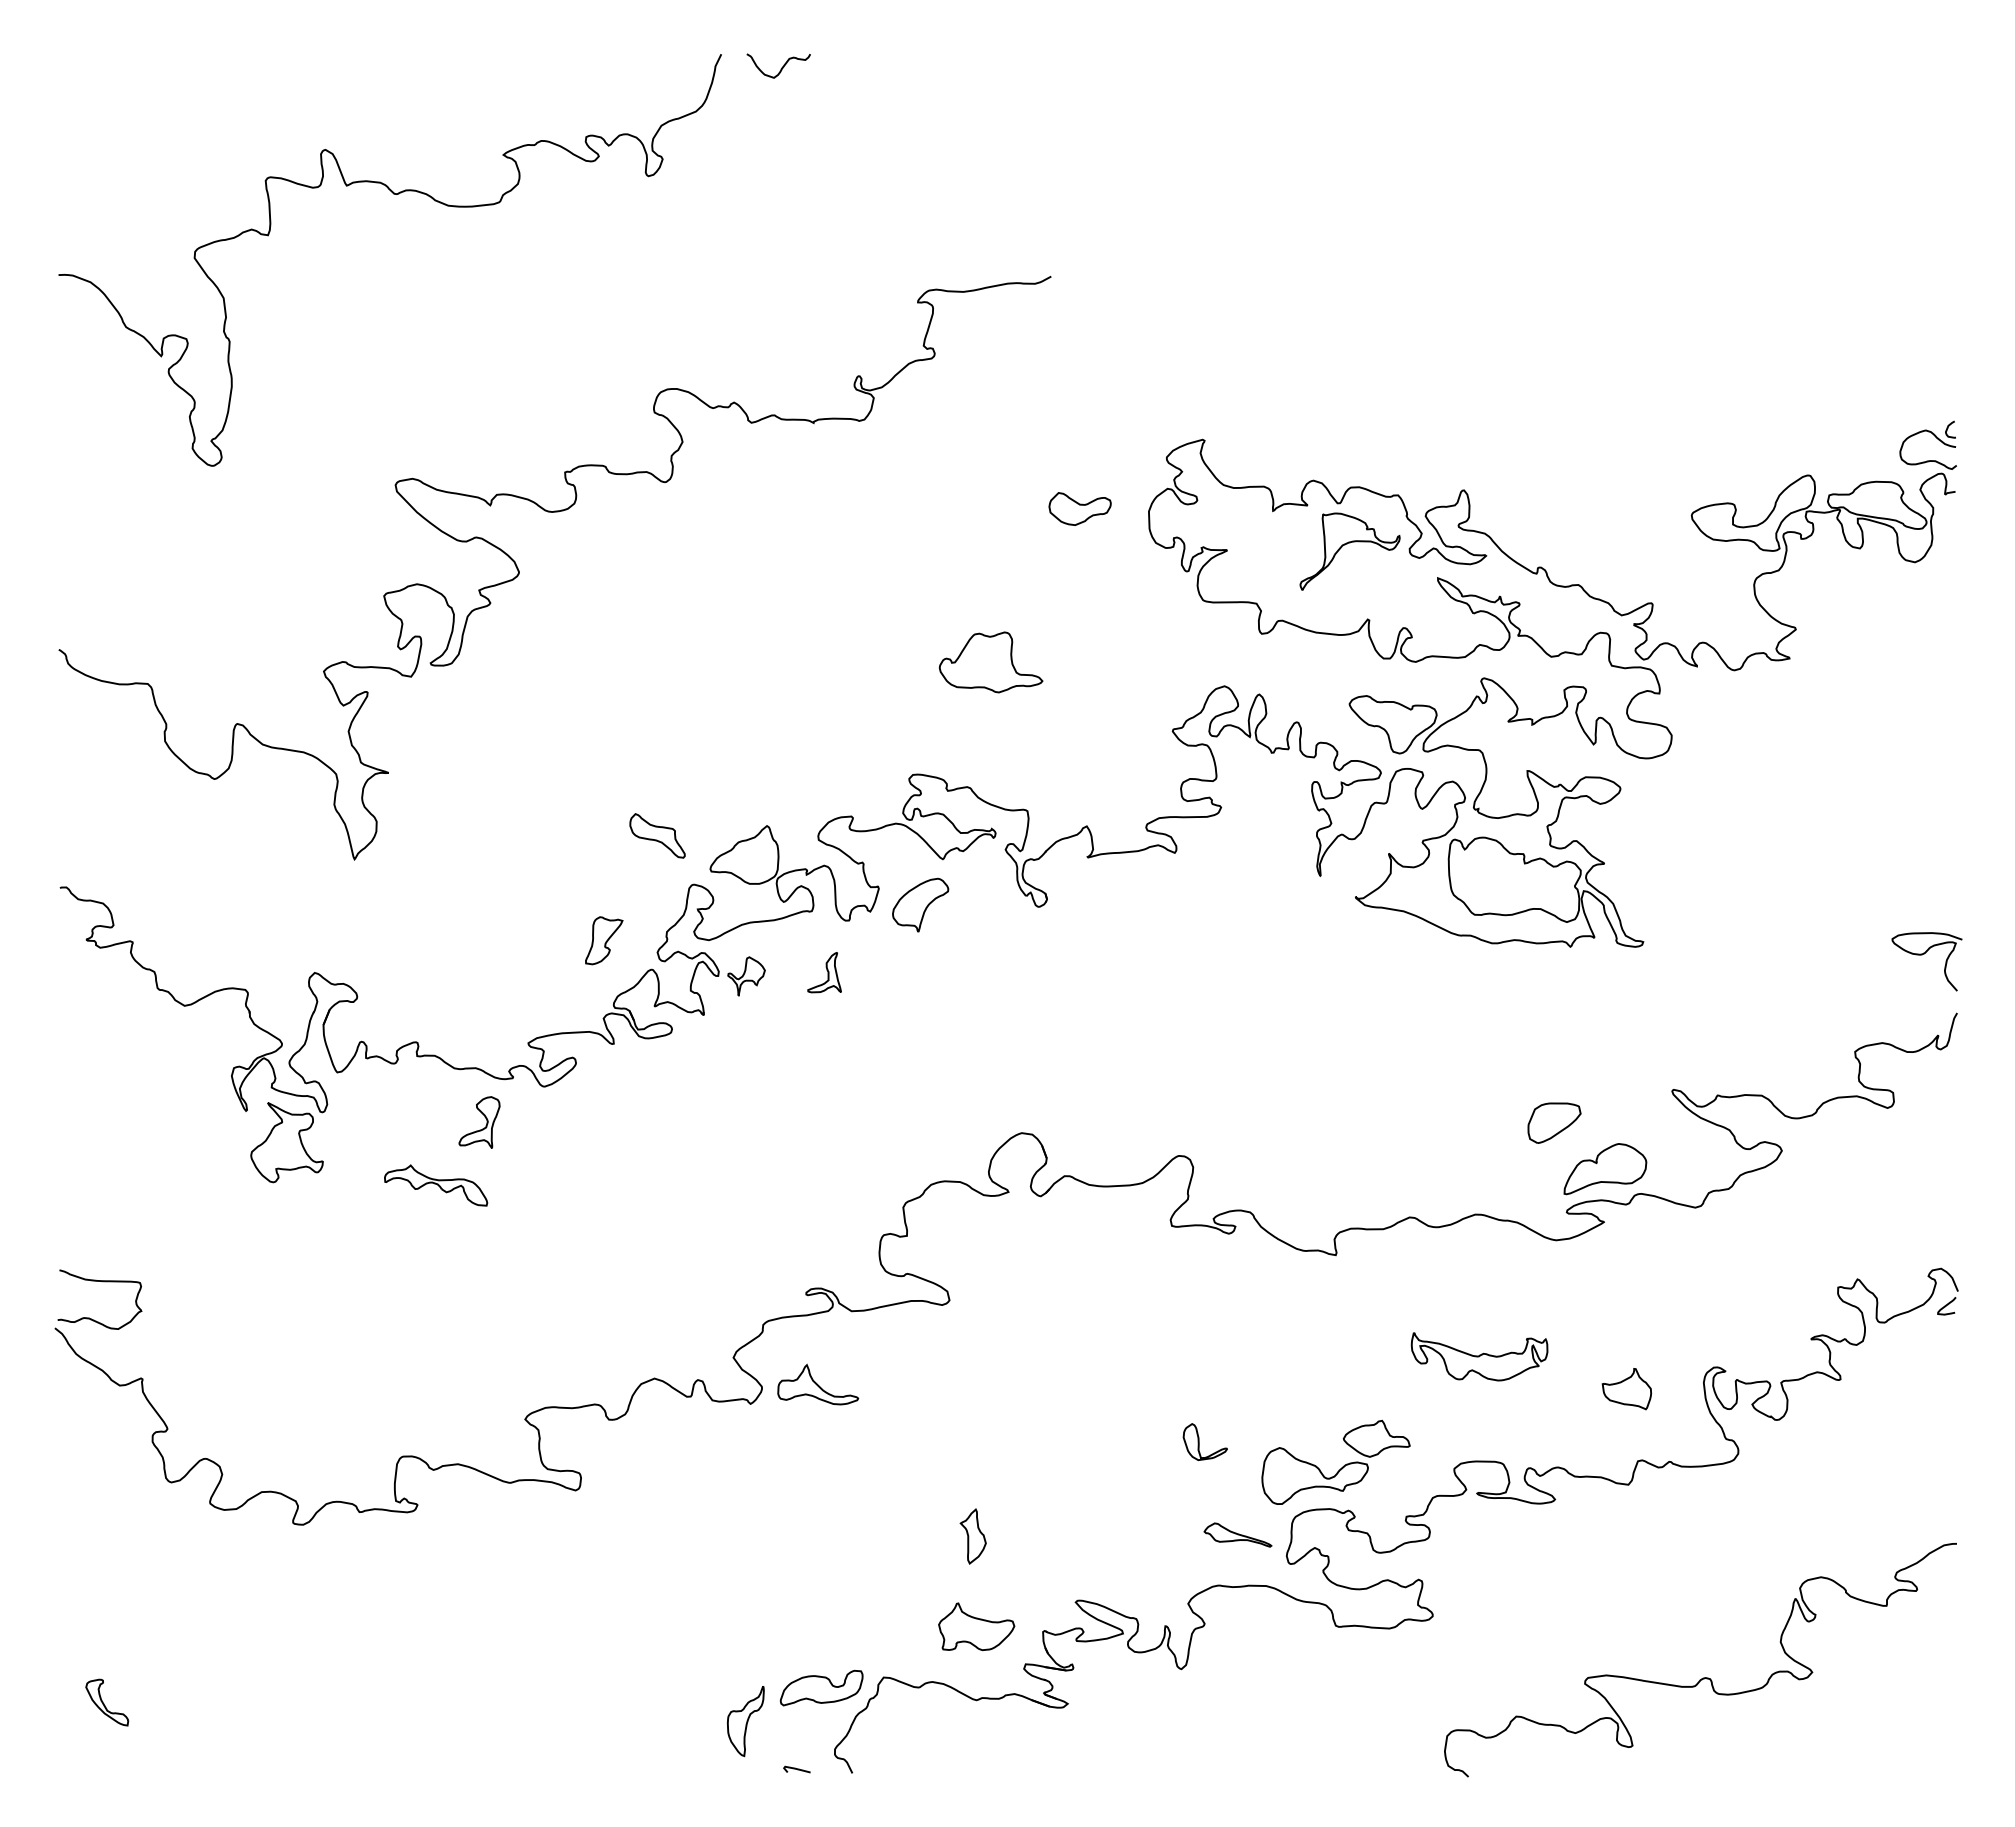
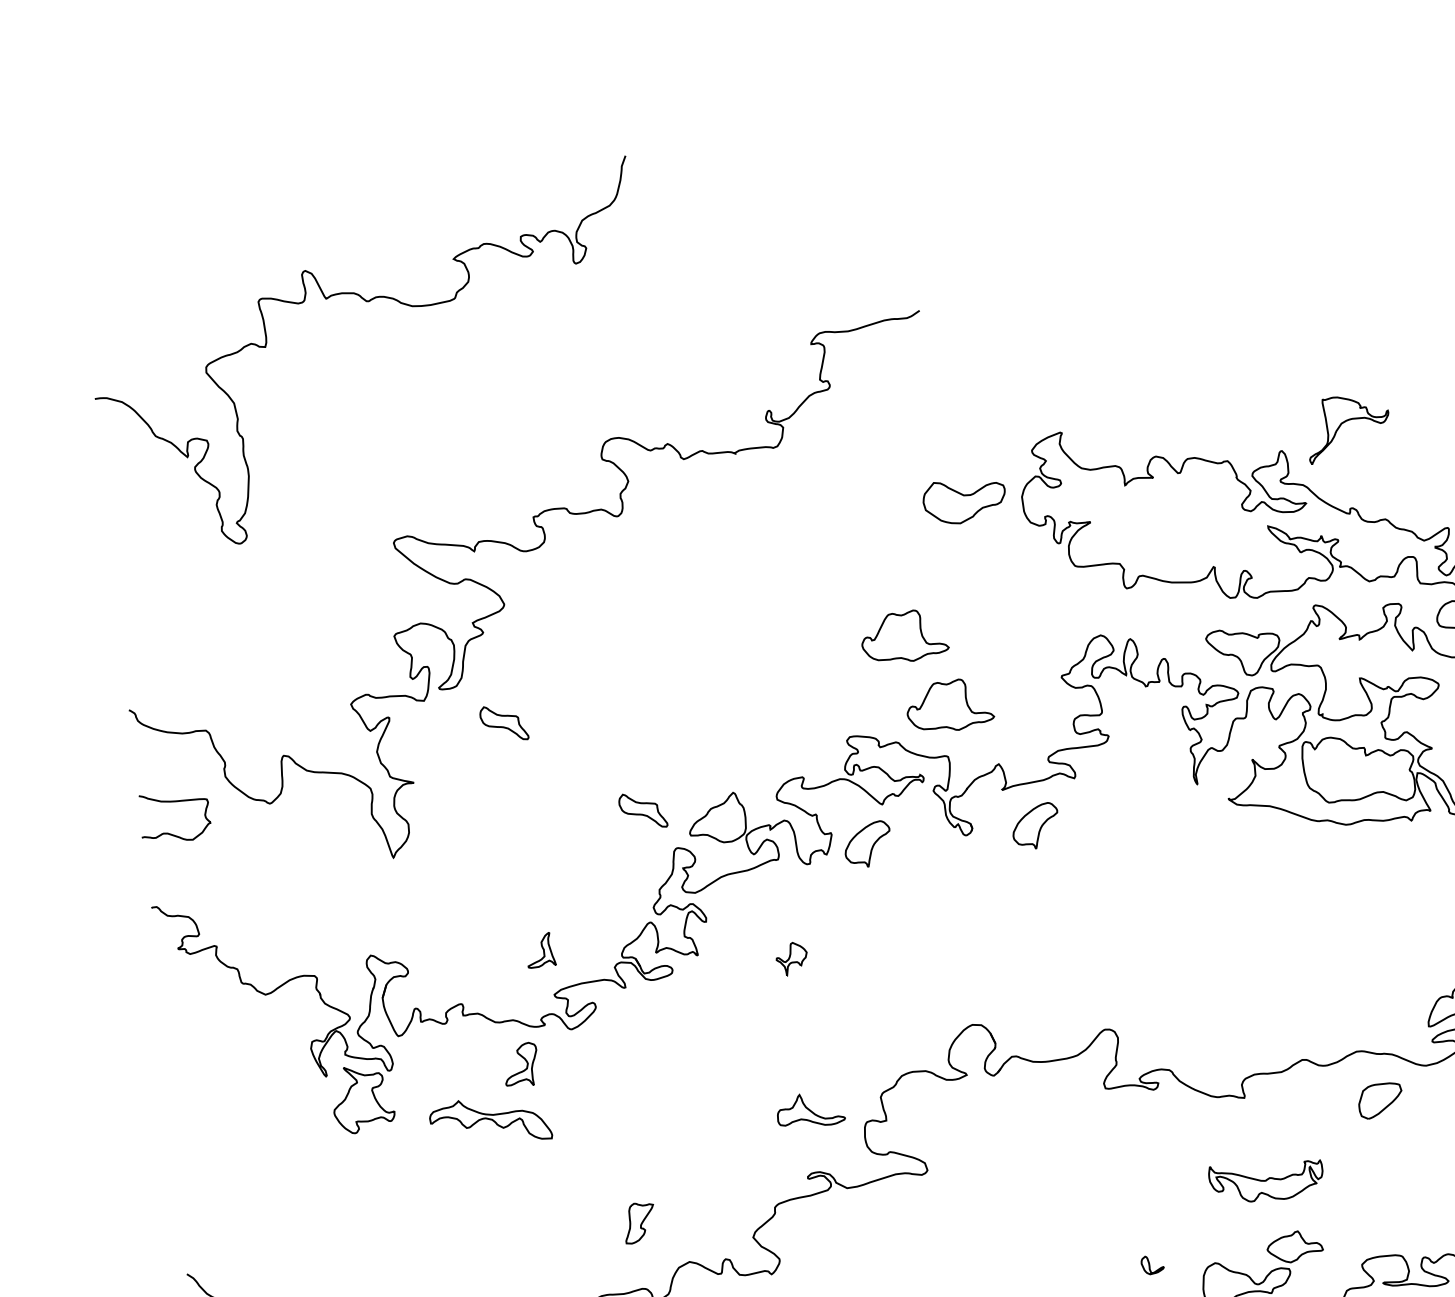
curve: (781, 67) -> (676, 161), removed
part: (1079, 508) -> (964, 500), size x1.6
part: (1345, 545) -> (1343, 423), moved
part: (503, 713) -> (504, 723), added
part: (1035, 750) -> (949, 705), added
part: (1122, 904) -> (1035, 825), added
part: (604, 940) -> (639, 1222), moved
part: (824, 972) -> (540, 950), moved
part: (746, 976) -> (791, 959), moved
part: (1554, 1122) -> (1380, 1100), moved
part: (436, 1185) -> (490, 1121), size x1.4
curve: (102, 1282) -> (175, 802), moved
part: (1479, 1356) -> (1266, 1180), moved
part: (818, 1384) -> (810, 1110), moved
part: (1204, 1441) -> (1152, 1264), size x0.6

